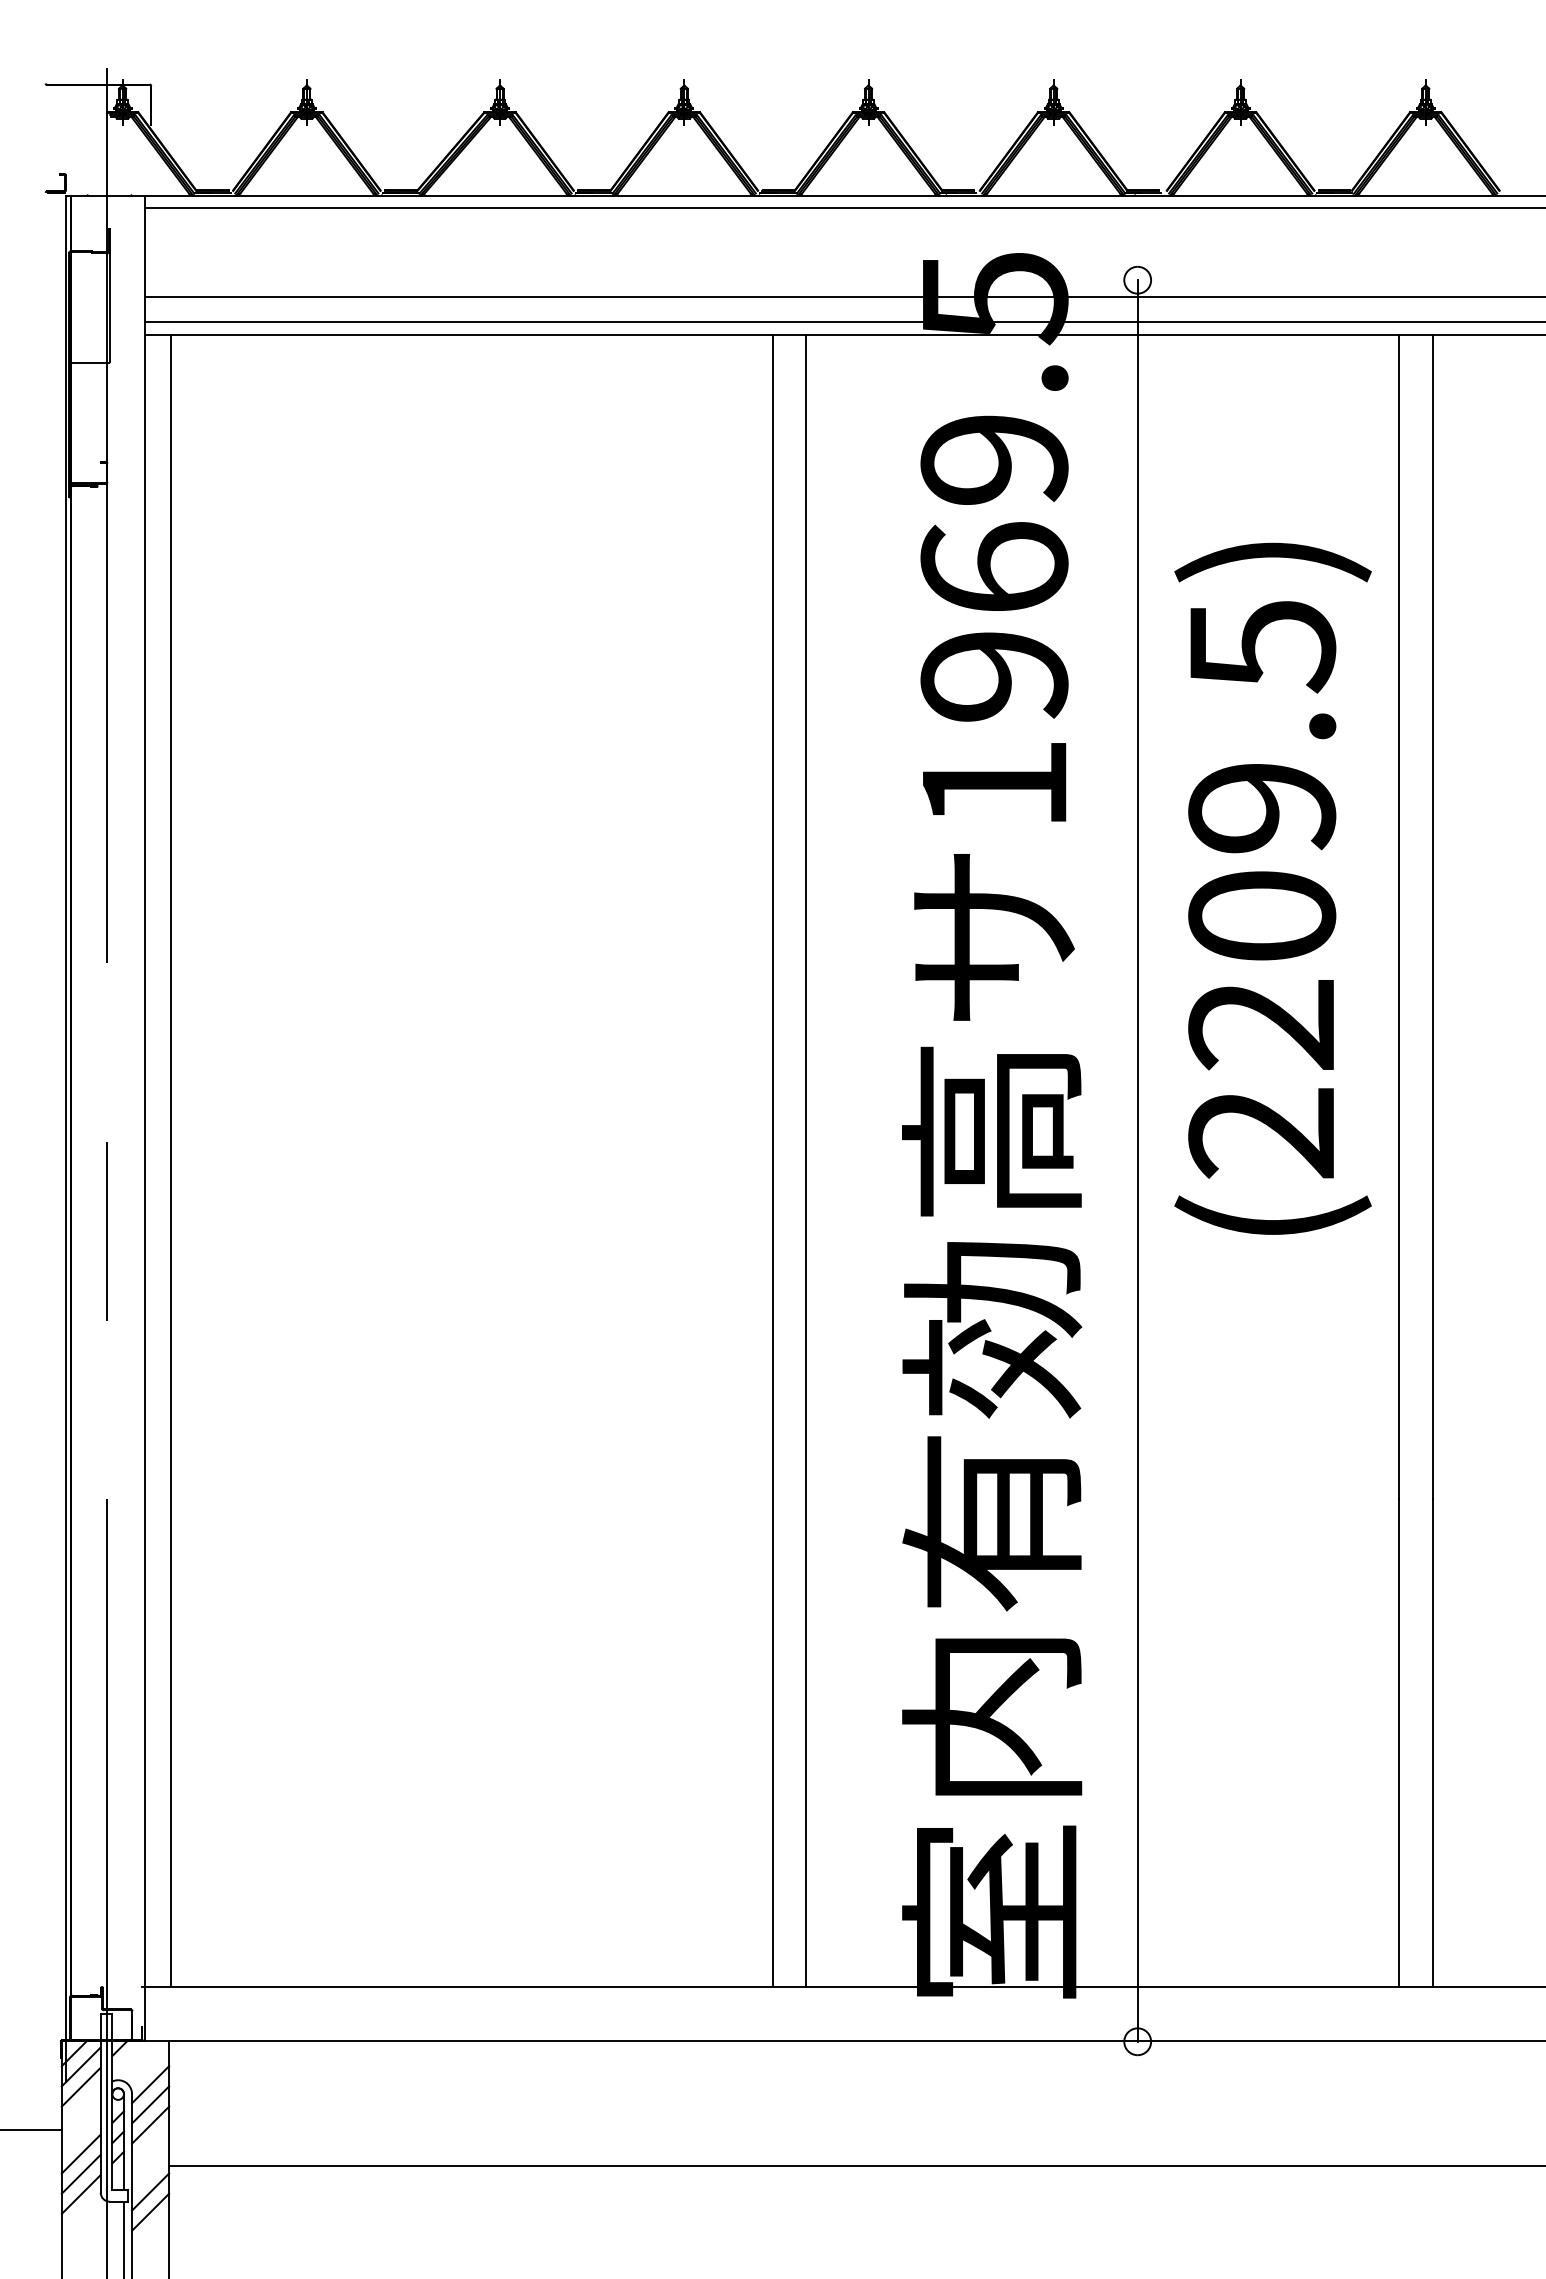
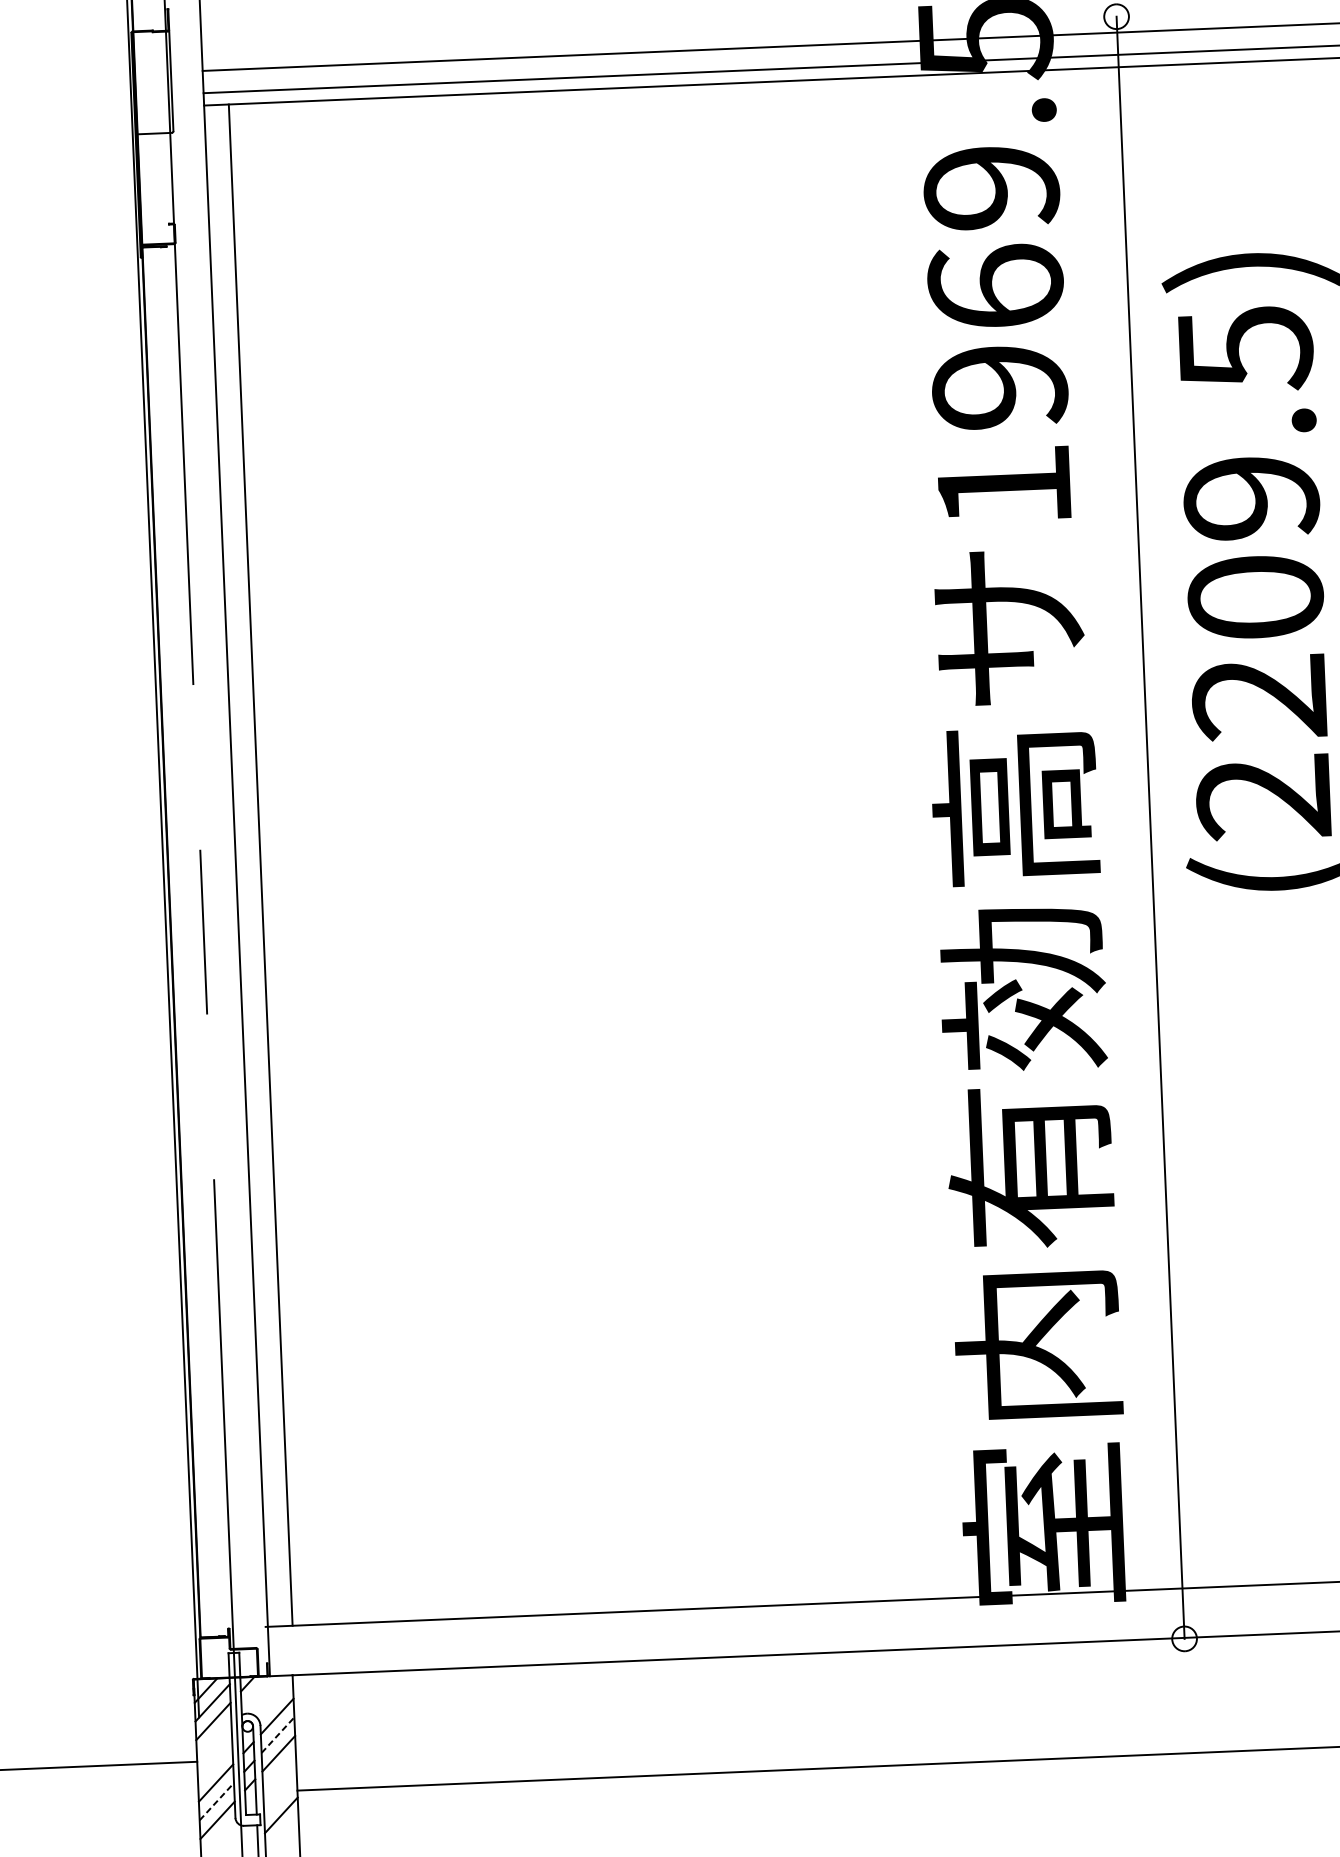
line: (773, 1161) -> (815, 842), removed
line: (806, 1161) -> (845, 841), removed
line: (150, 2104) -> (277, 1734), solid -> dashed
line: (81, 2174) -> (217, 1801), solid -> dashed
line: (150, 2211) -> (282, 1833), removed

